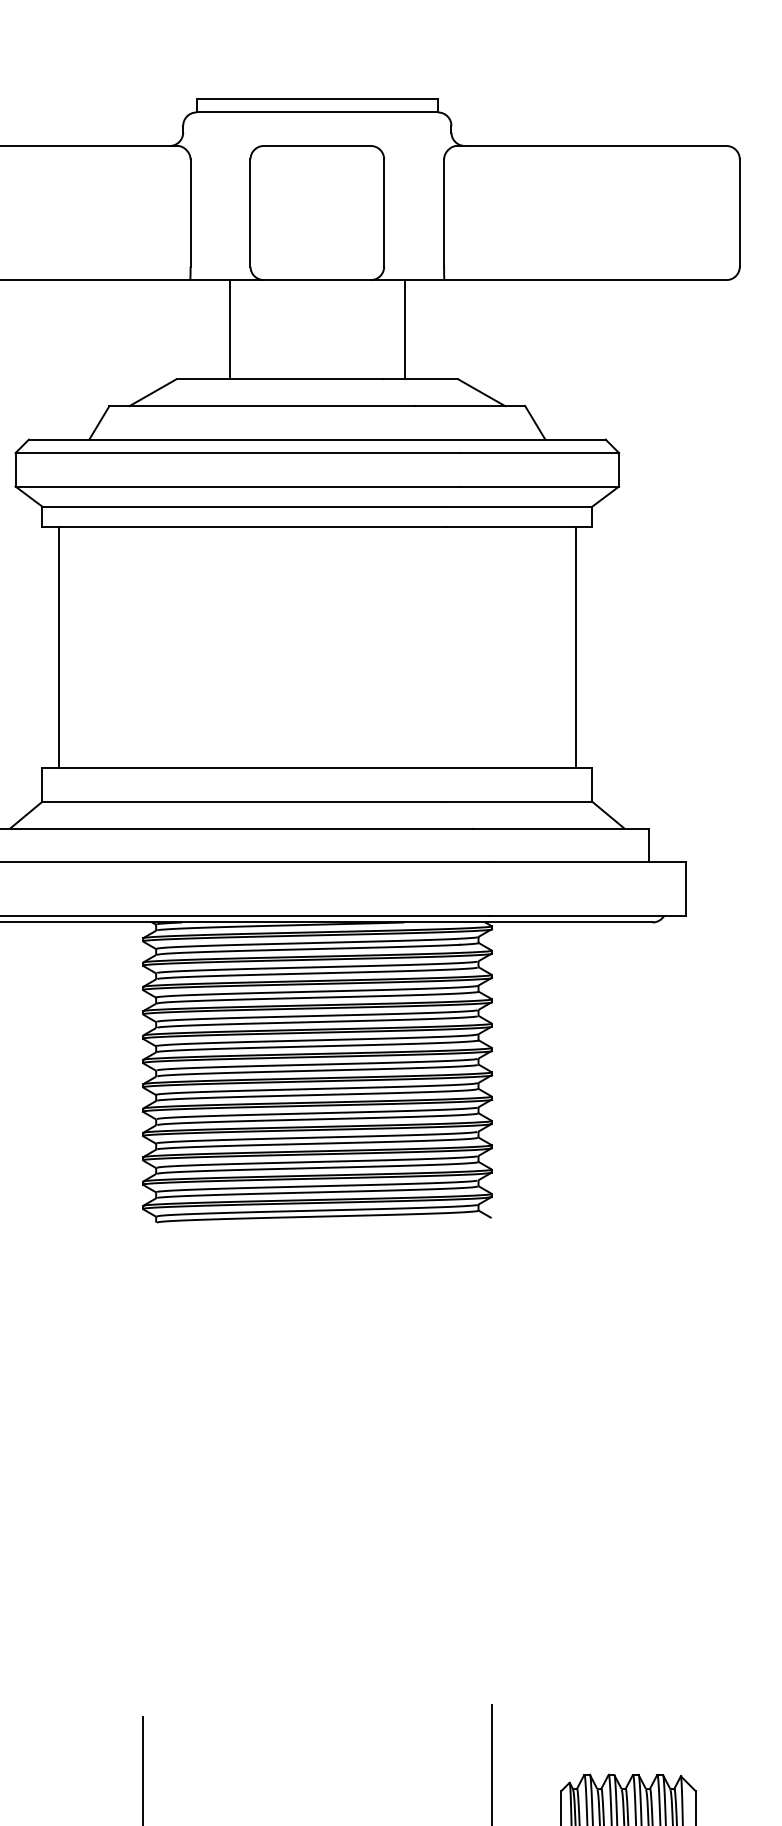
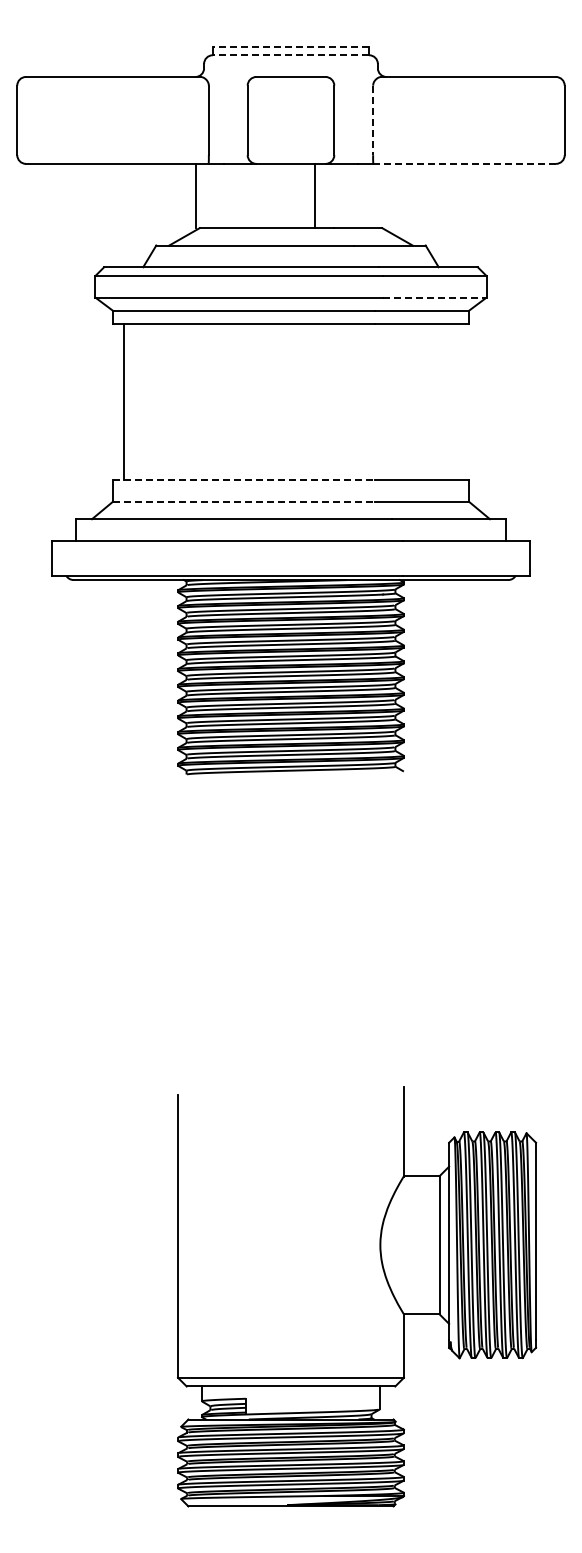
line: (316, 98) -> (290, 46), solid -> dashed
line: (316, 112) -> (290, 55), solid -> dashed
line: (444, 213) -> (373, 120), solid -> dashed
line: (585, 279) -> (464, 163), solid -> dashed
line: (230, 328) -> (195, 195), moved
line: (404, 328) -> (315, 195), moved
line: (538, 486) -> (434, 297), solid -> dashed
line: (575, 646) -> (458, 401), removed
line: (244, 768) -> (243, 480), solid -> dashed
line: (244, 801) -> (243, 501), solid -> dashed

